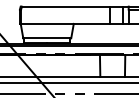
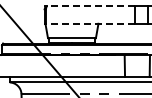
line: (65, 6) -> (90, 6), solid -> dashed
line: (65, 23) -> (90, 23), solid -> dashed

